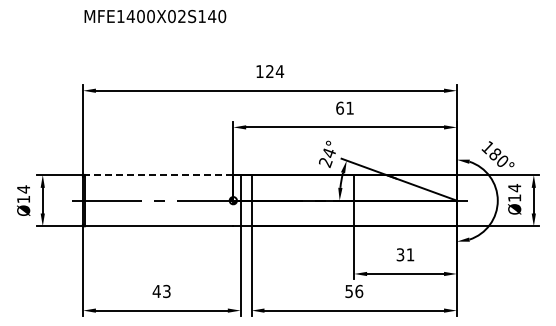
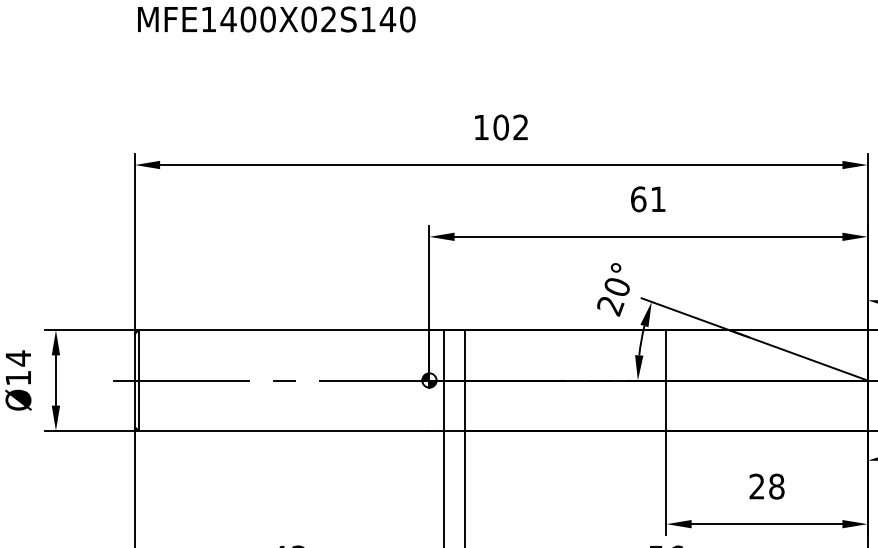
text: (275, 71) -> (512, 127), 124 -> 102
text: (328, 152) -> (615, 286), 24° -> 20°
line: (158, 175) -> (282, 331), dashed -> solid
text: (405, 254) -> (766, 485), 31 -> 28

